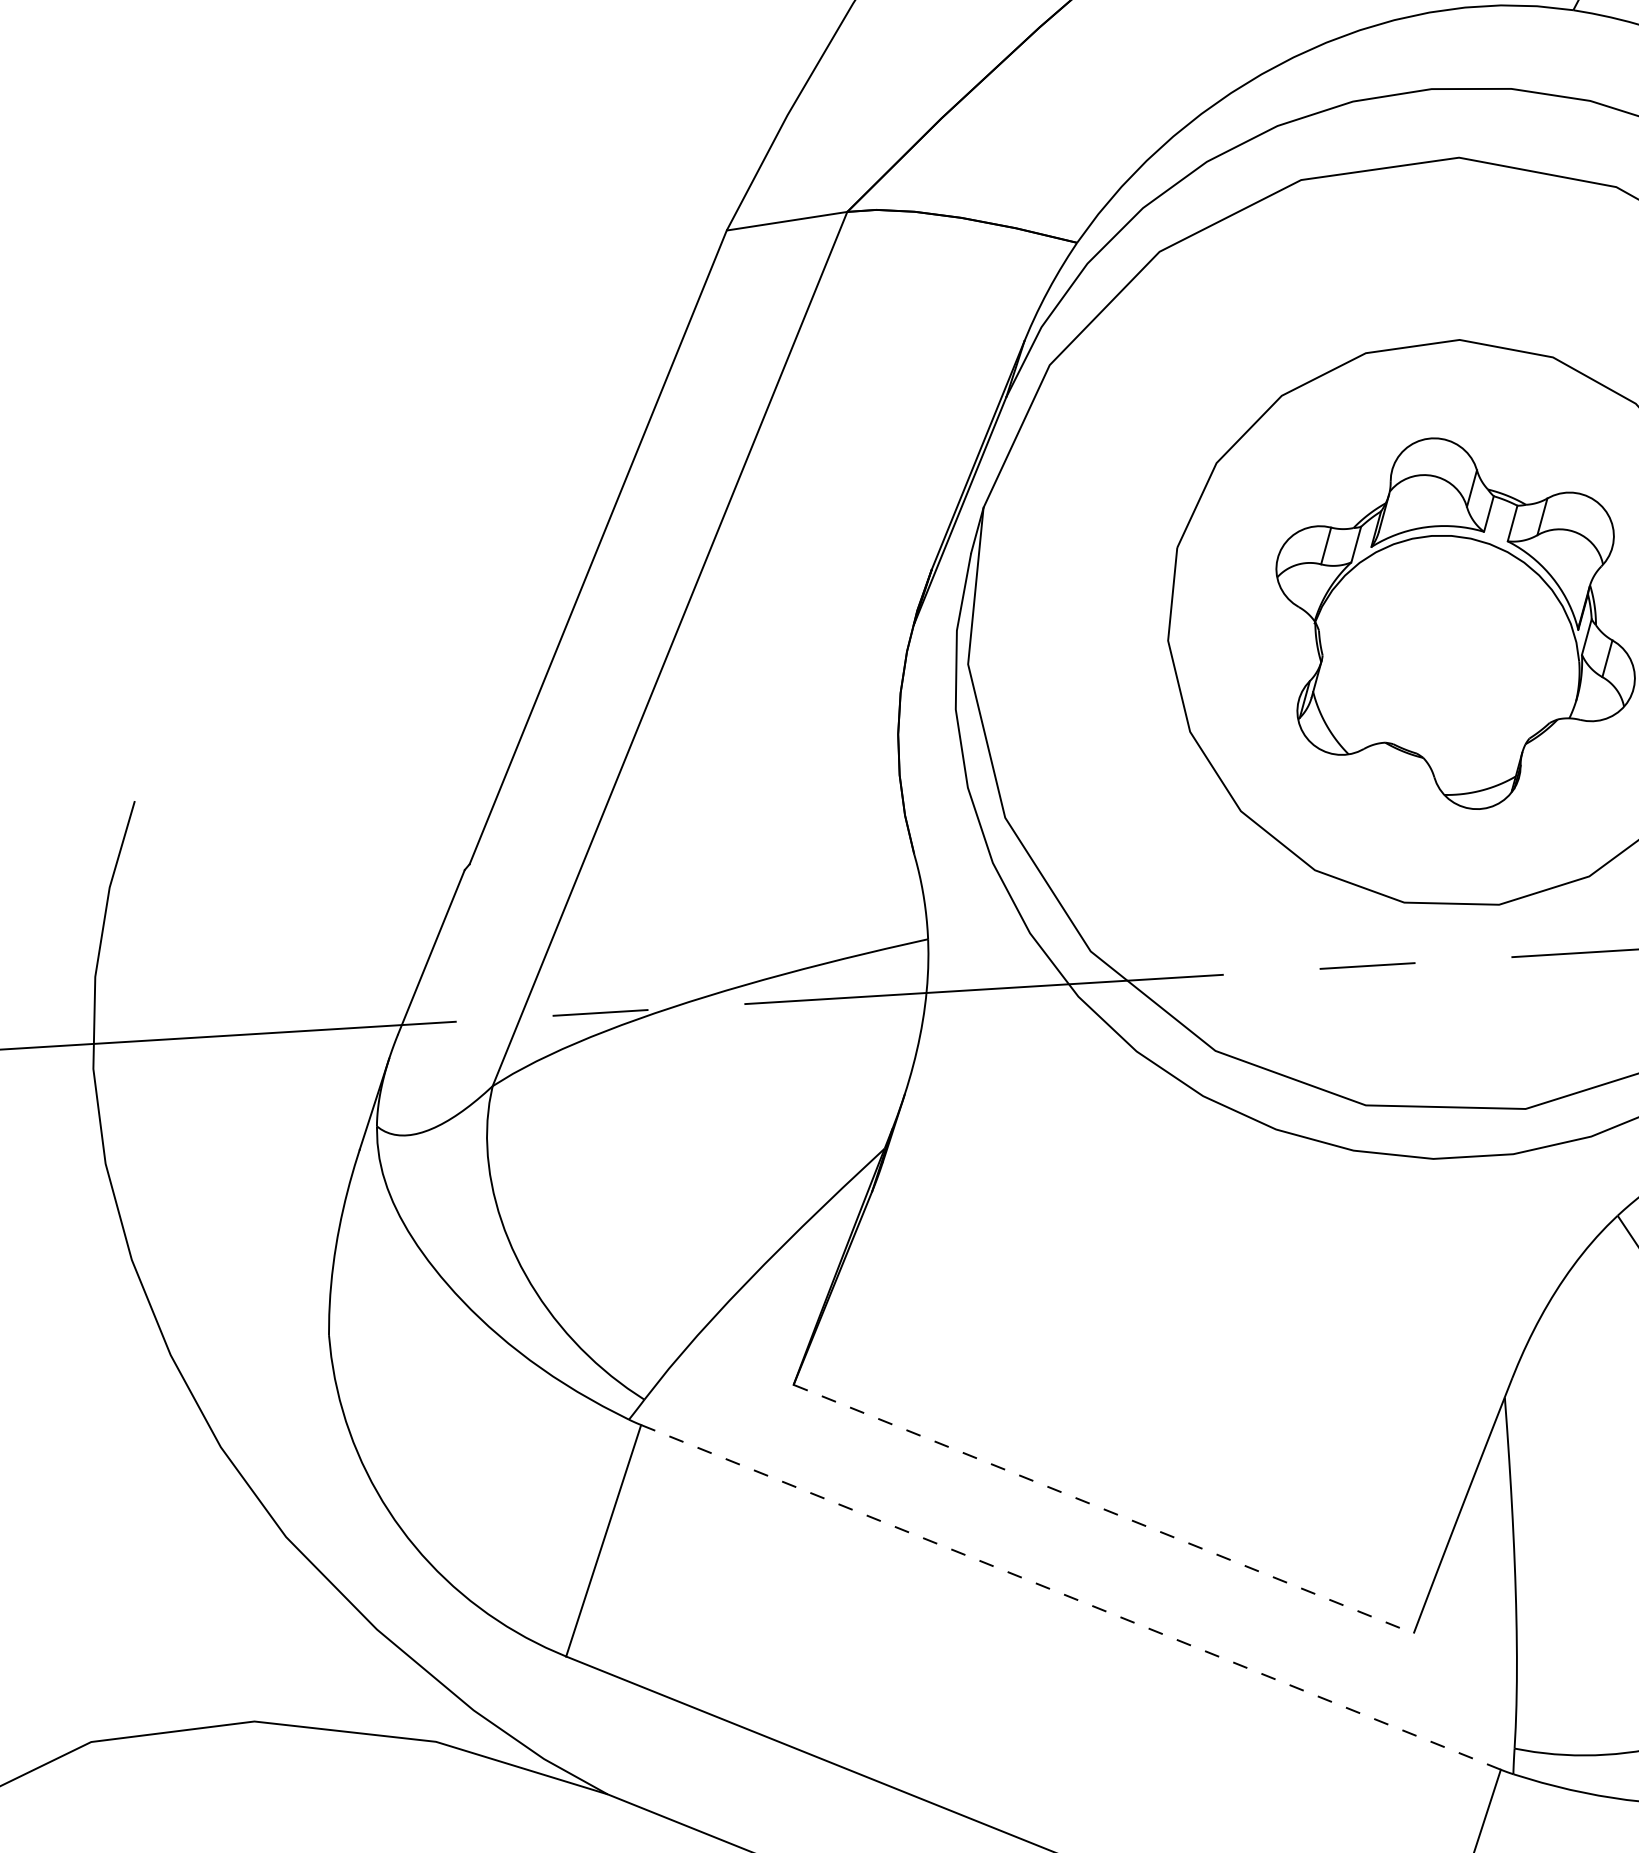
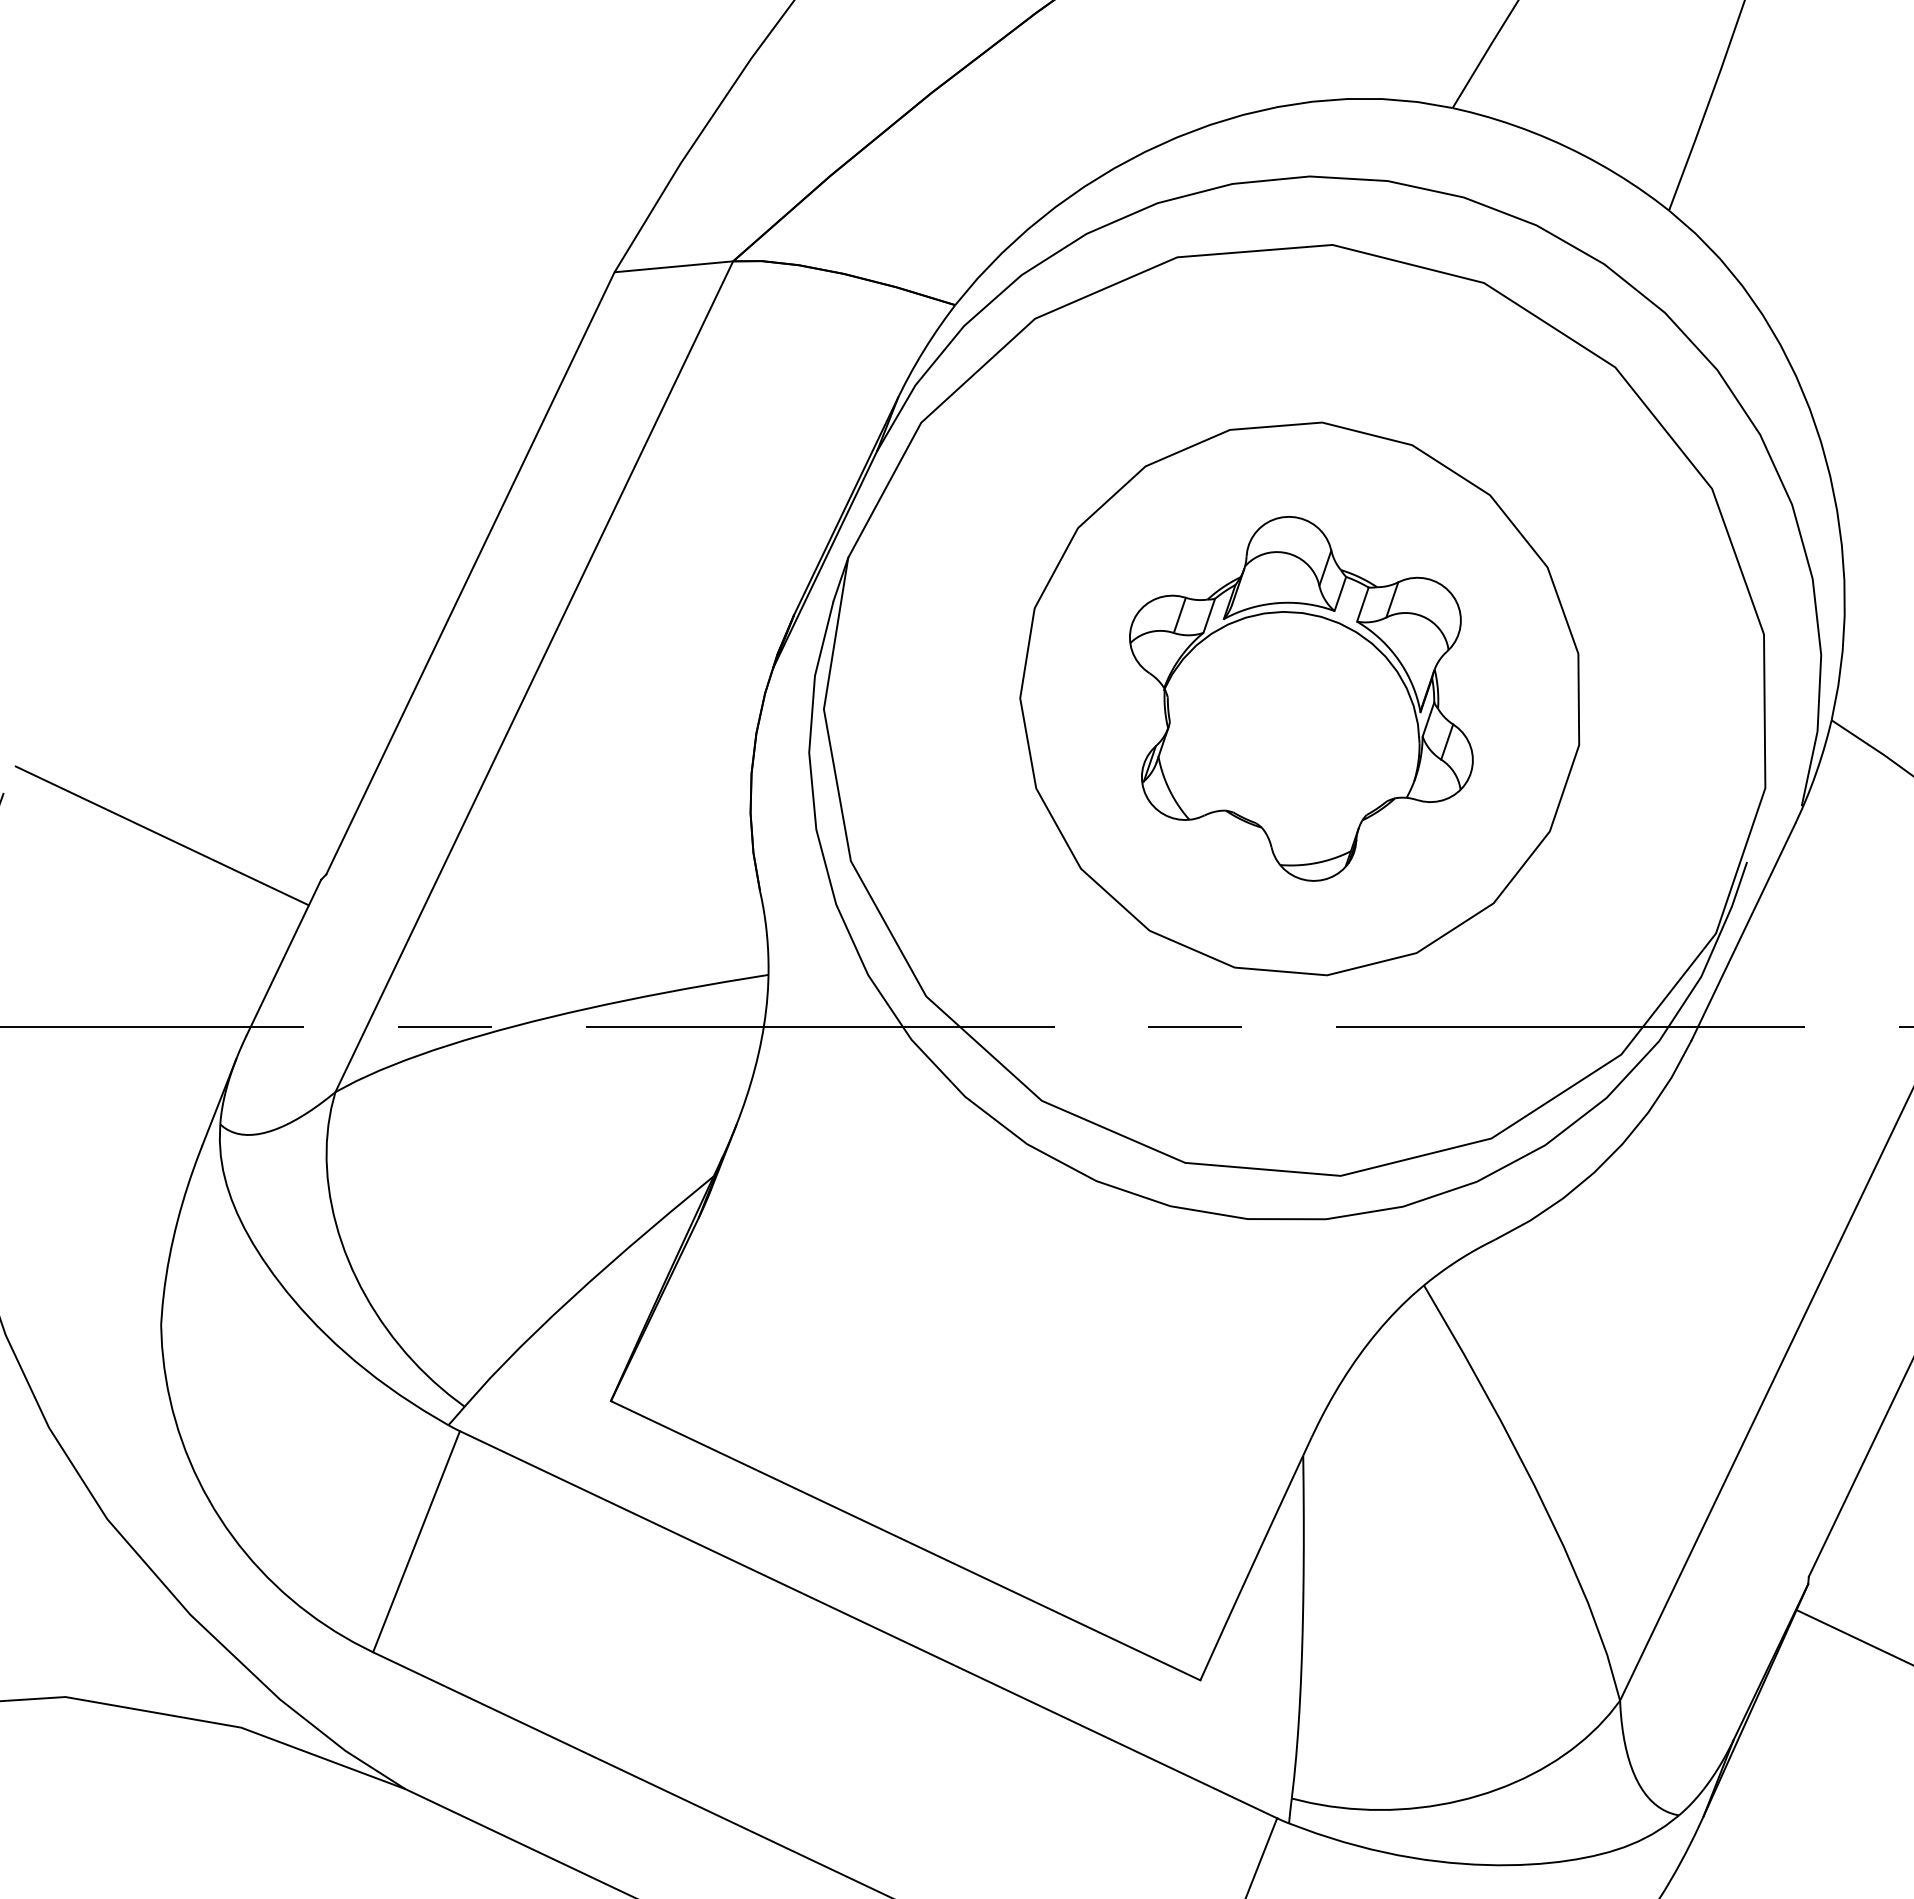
line: (298, 834) -> (161, 835), added
line: (1104, 1508) -> (906, 1540), dashed -> solid
line: (1071, 1597) -> (869, 1624), dashed -> solid

